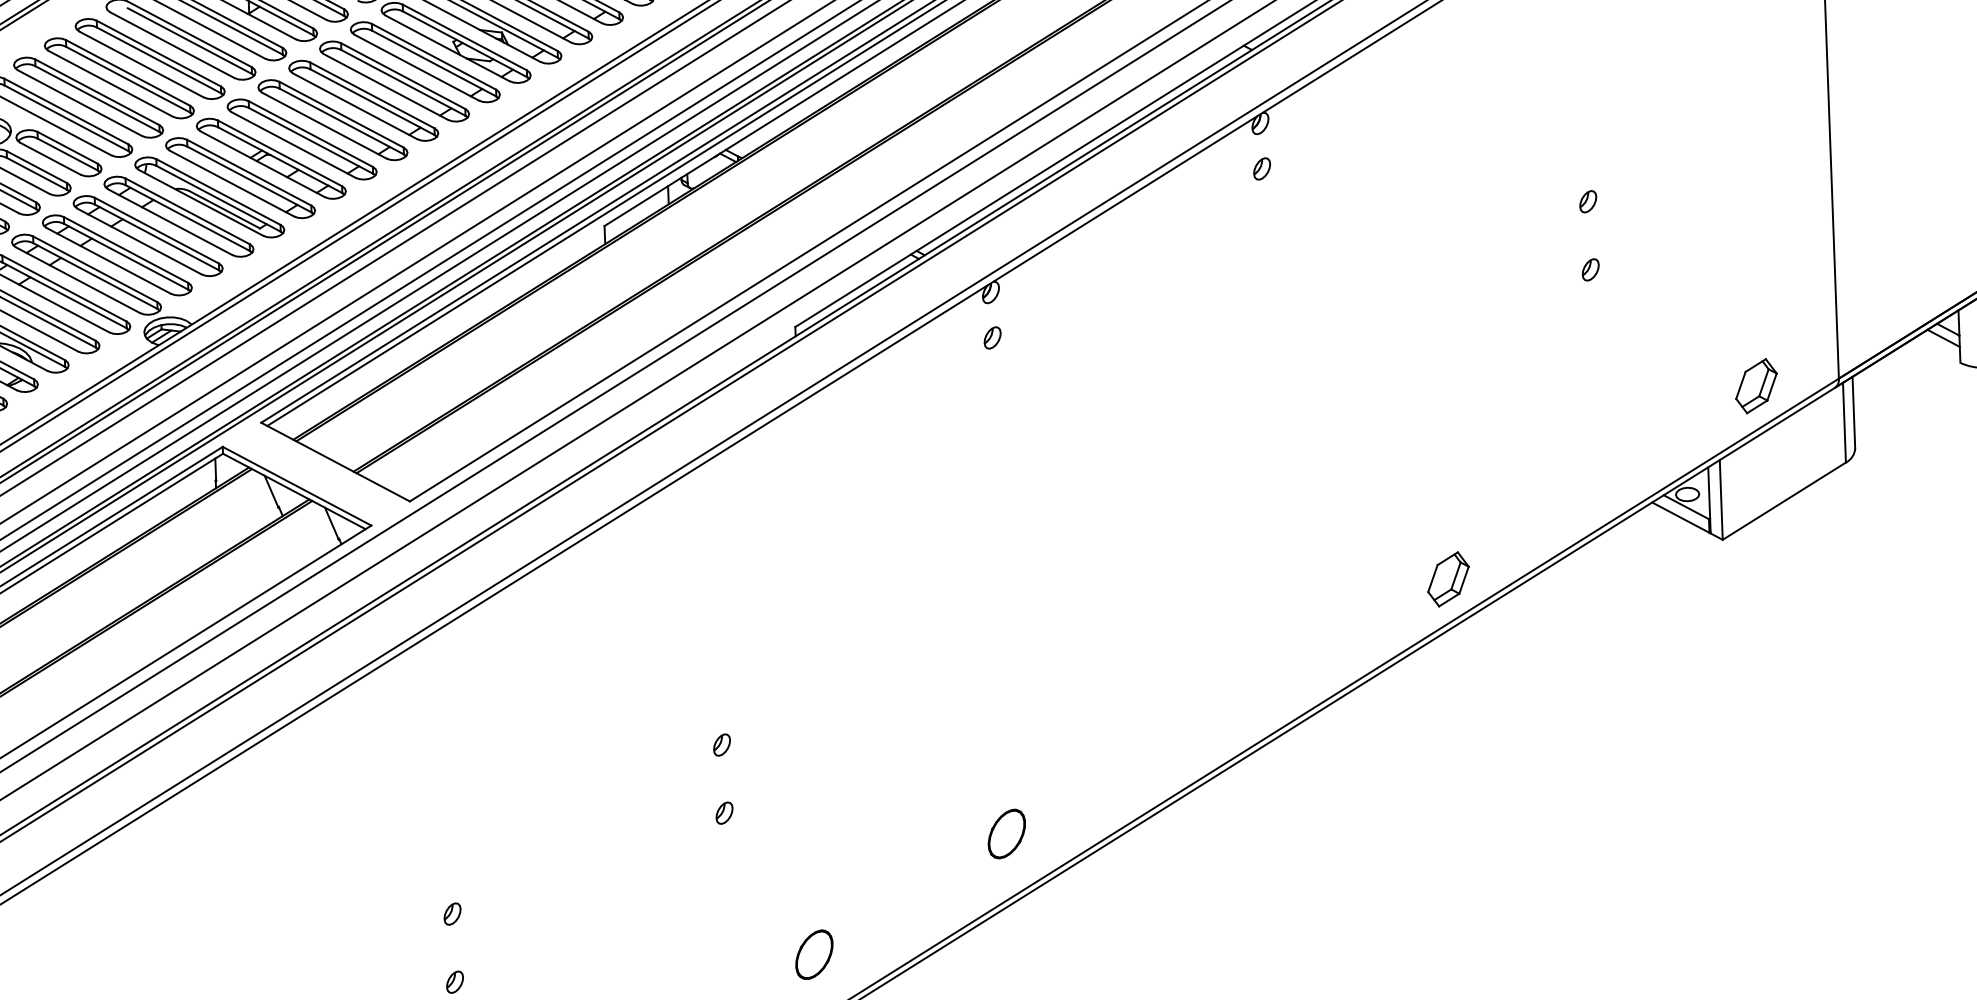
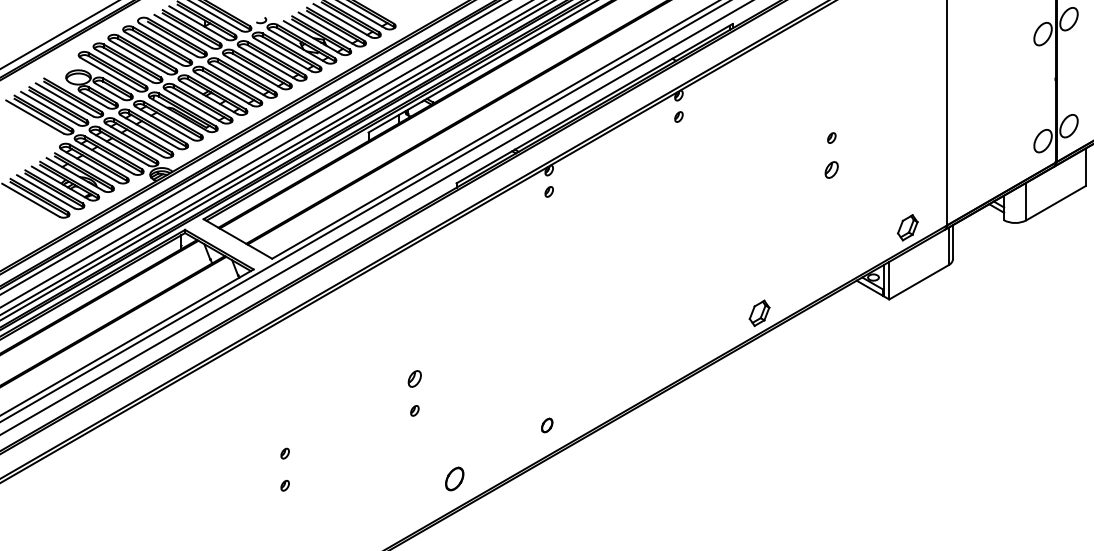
part: (1590, 270) -> (831, 170), size x1.6
part: (721, 744) -> (414, 378), size x1.6
part: (1005, 833) -> (546, 425), size x0.6

